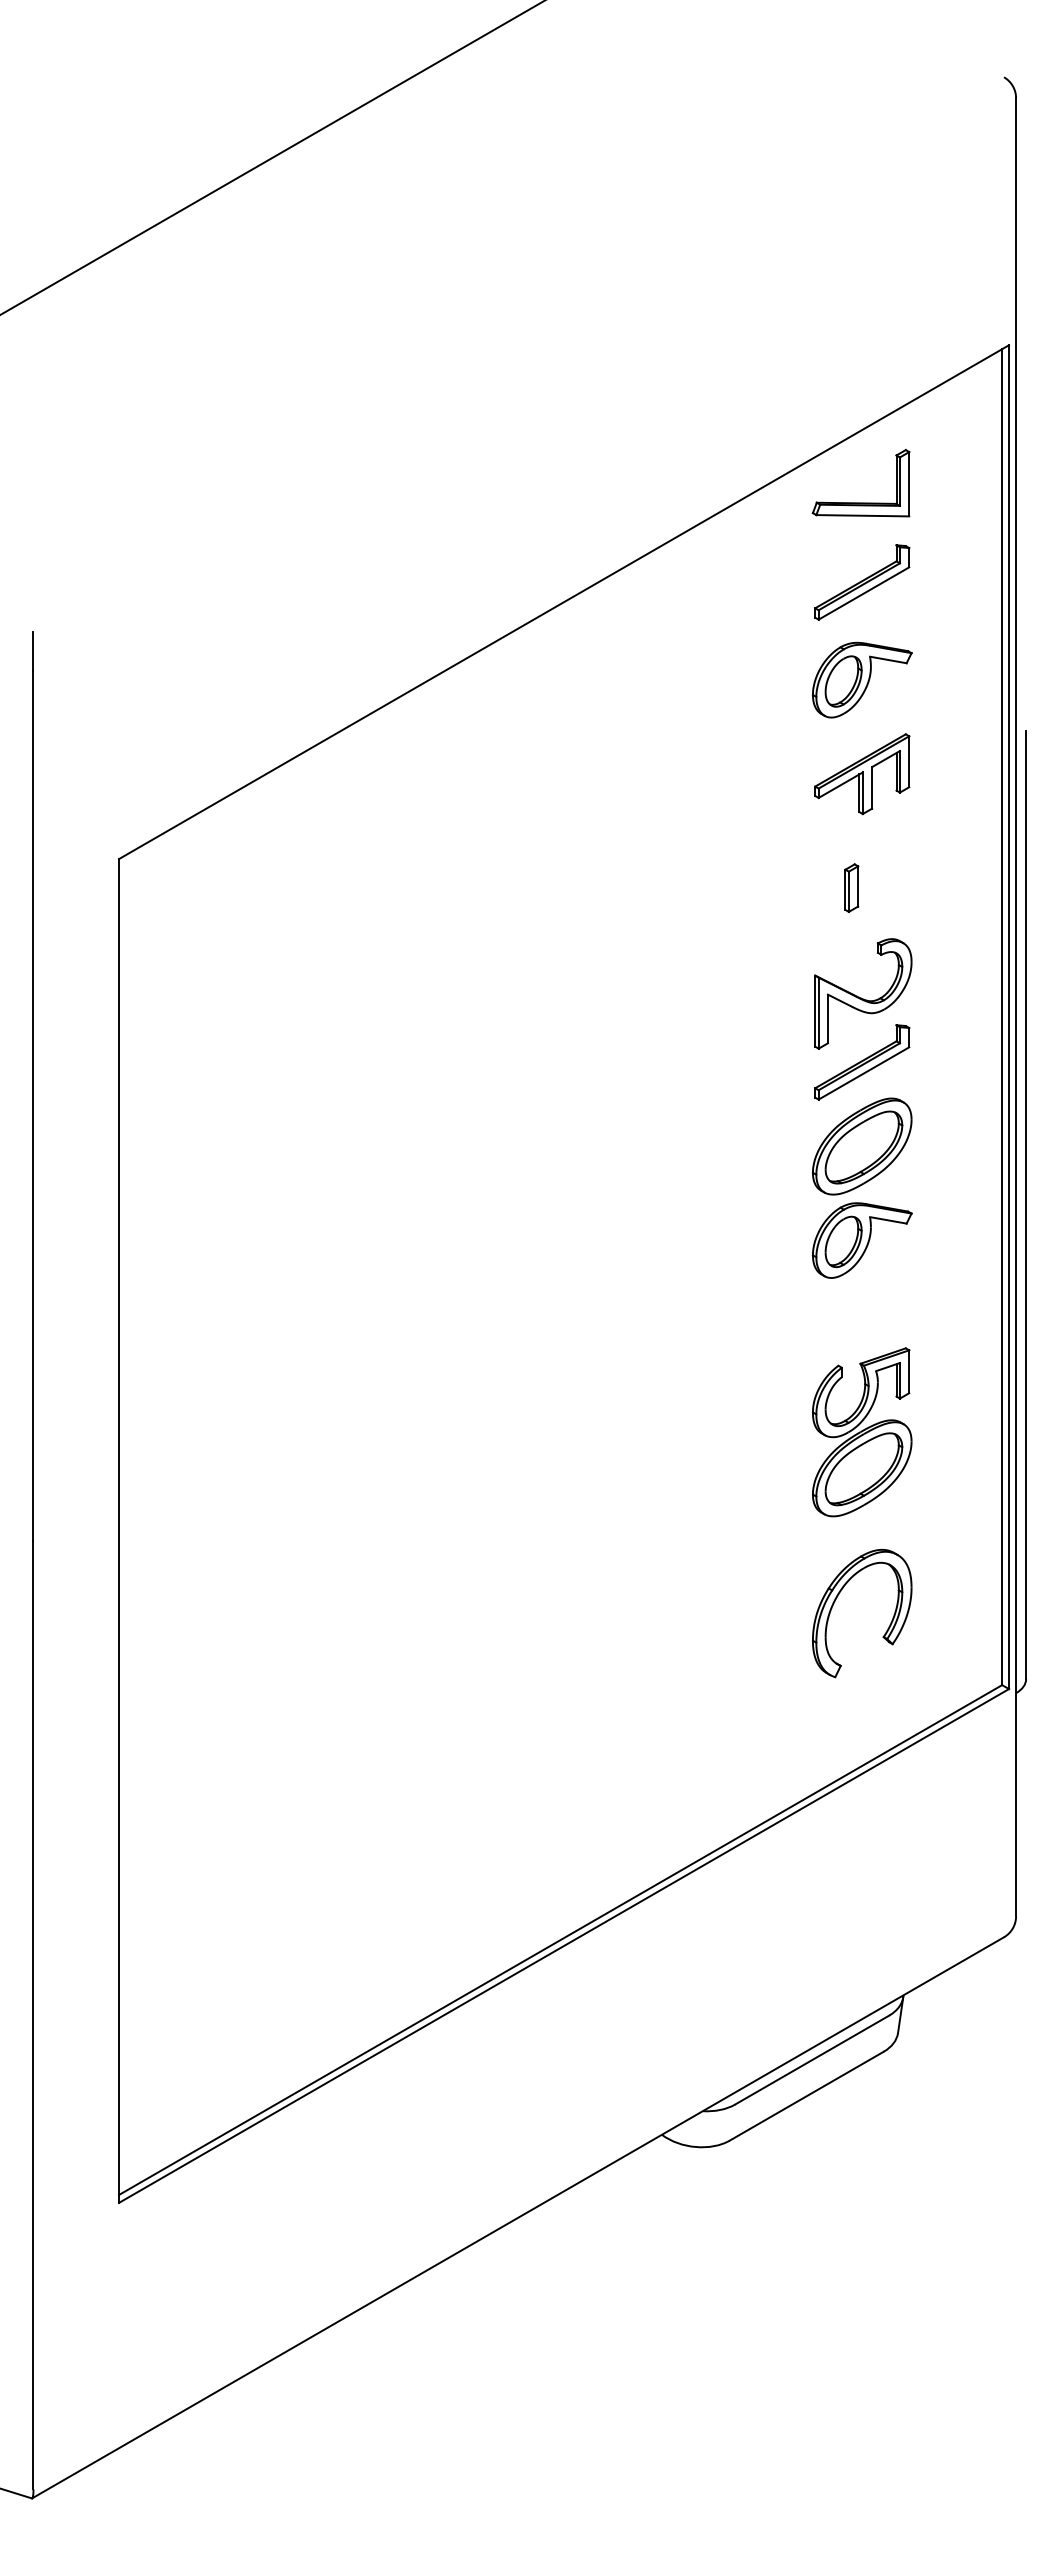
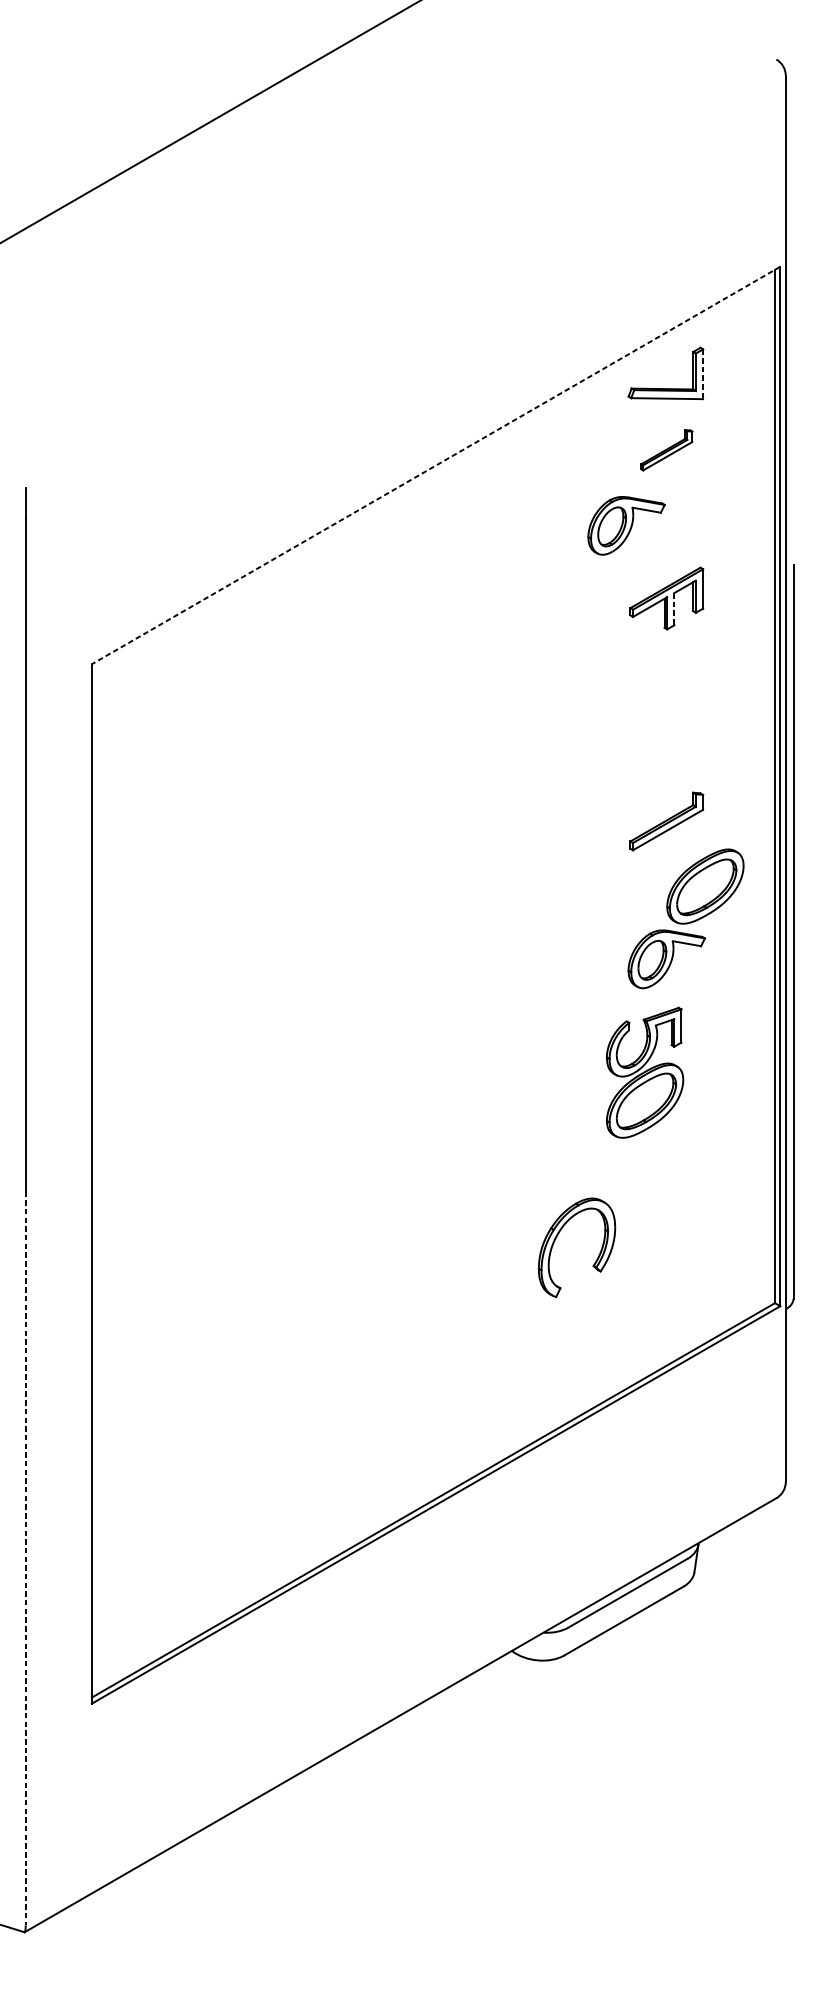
line: (909, 484) -> (703, 374), solid -> dashed
part: (862, 582) -> (666, 450), size x0.7
line: (564, 602) -> (436, 465), solid -> dashed
part: (862, 679) -> (626, 525), moved
line: (872, 787) -> (674, 608), solid -> dashed
part: (851, 887) -> (658, 686), removed
part: (863, 993) -> (667, 768), removed
part: (862, 1146) -> (705, 886), moved
part: (861, 1432) -> (644, 1072), moved
part: (888, 1626) -> (597, 1257), moved
line: (33, 2015) -> (25, 1558), solid -> dashed

